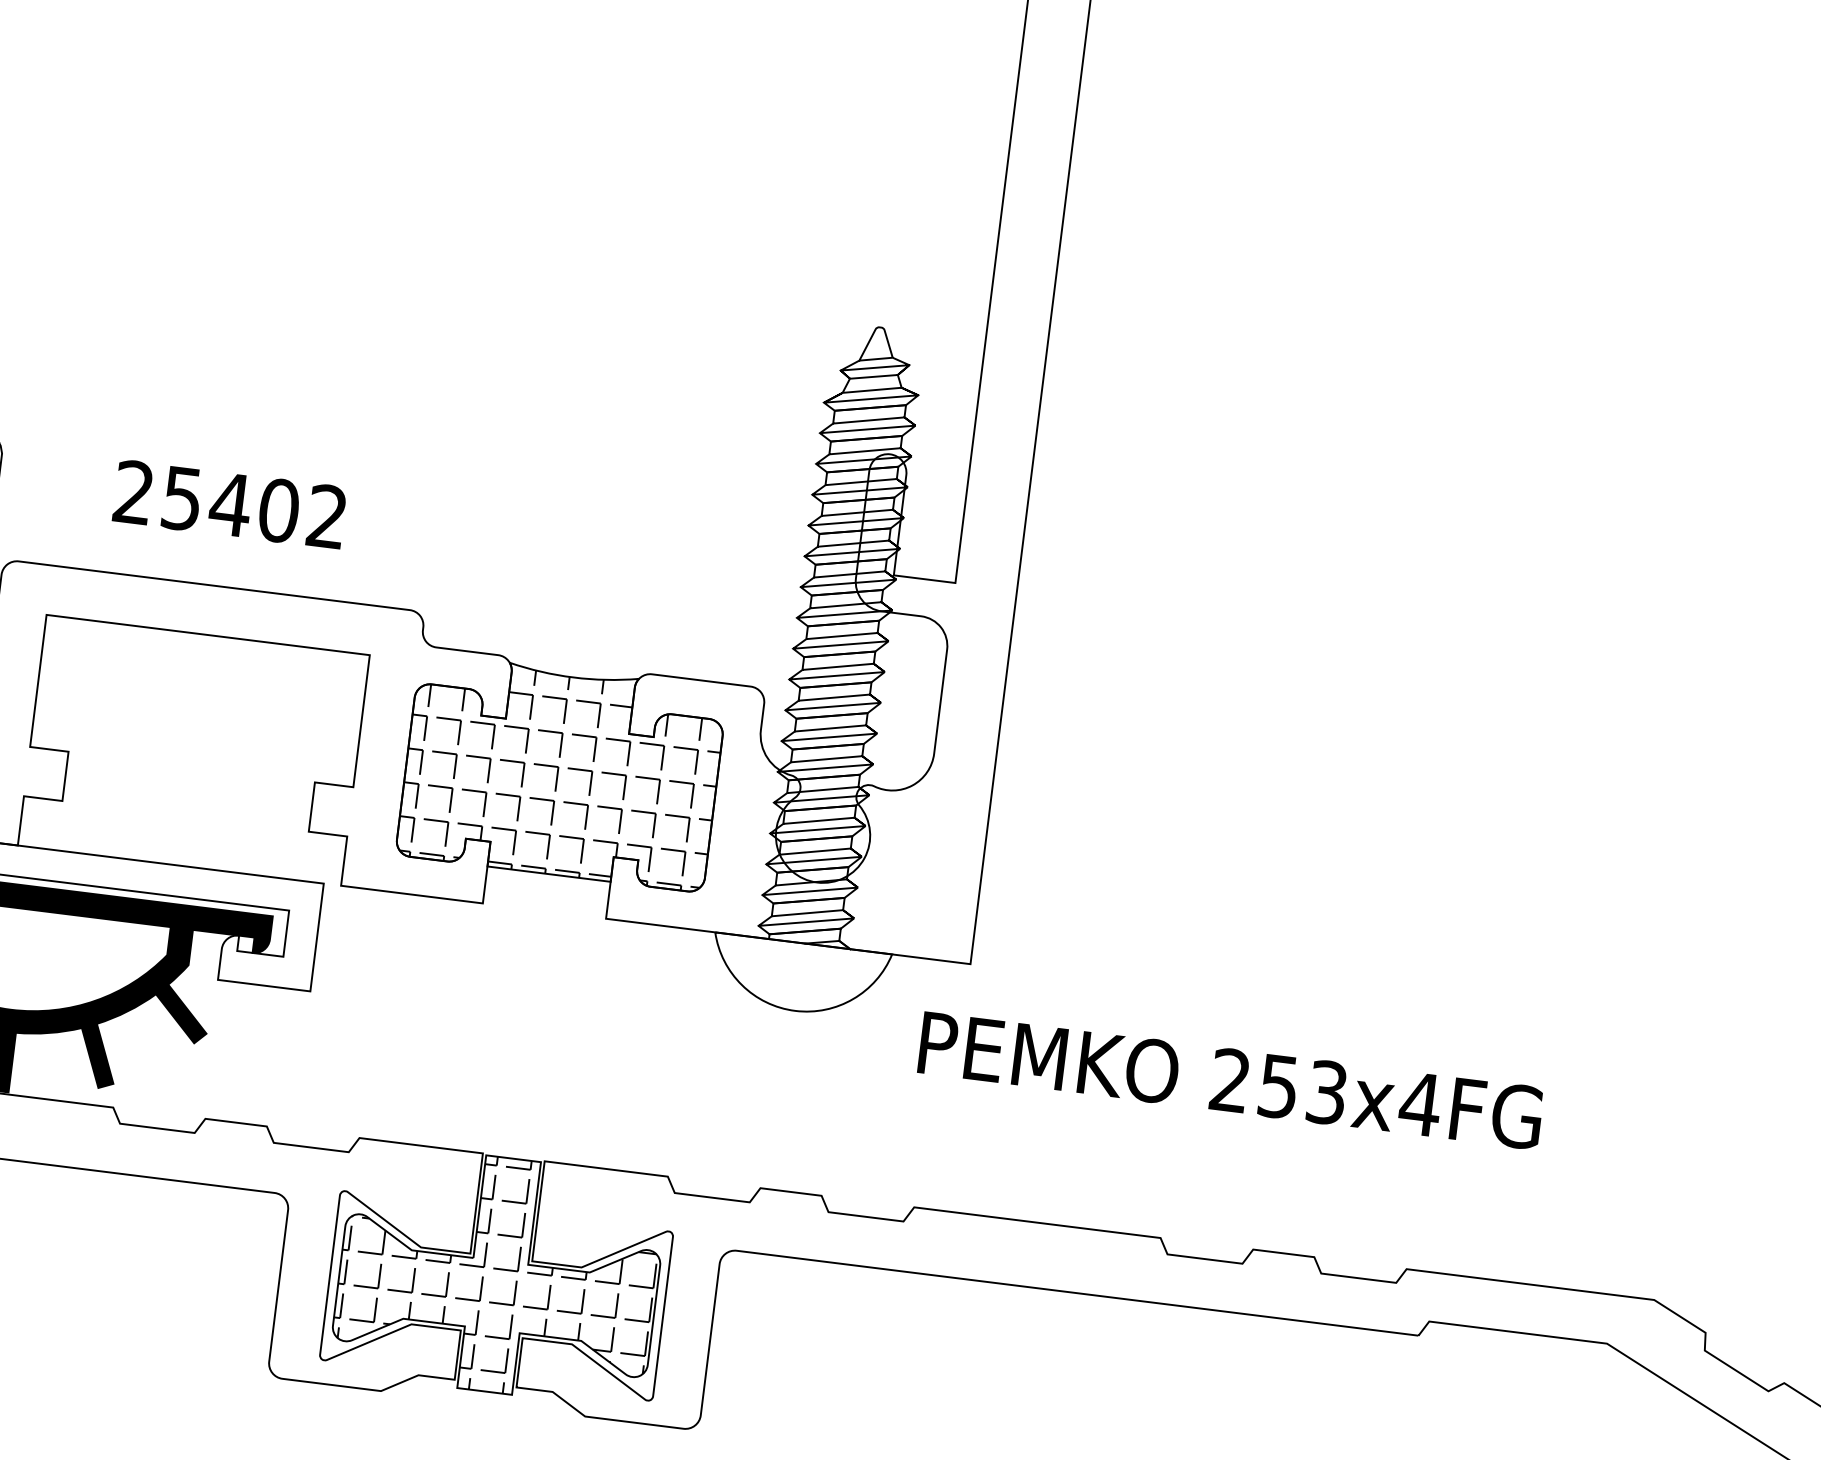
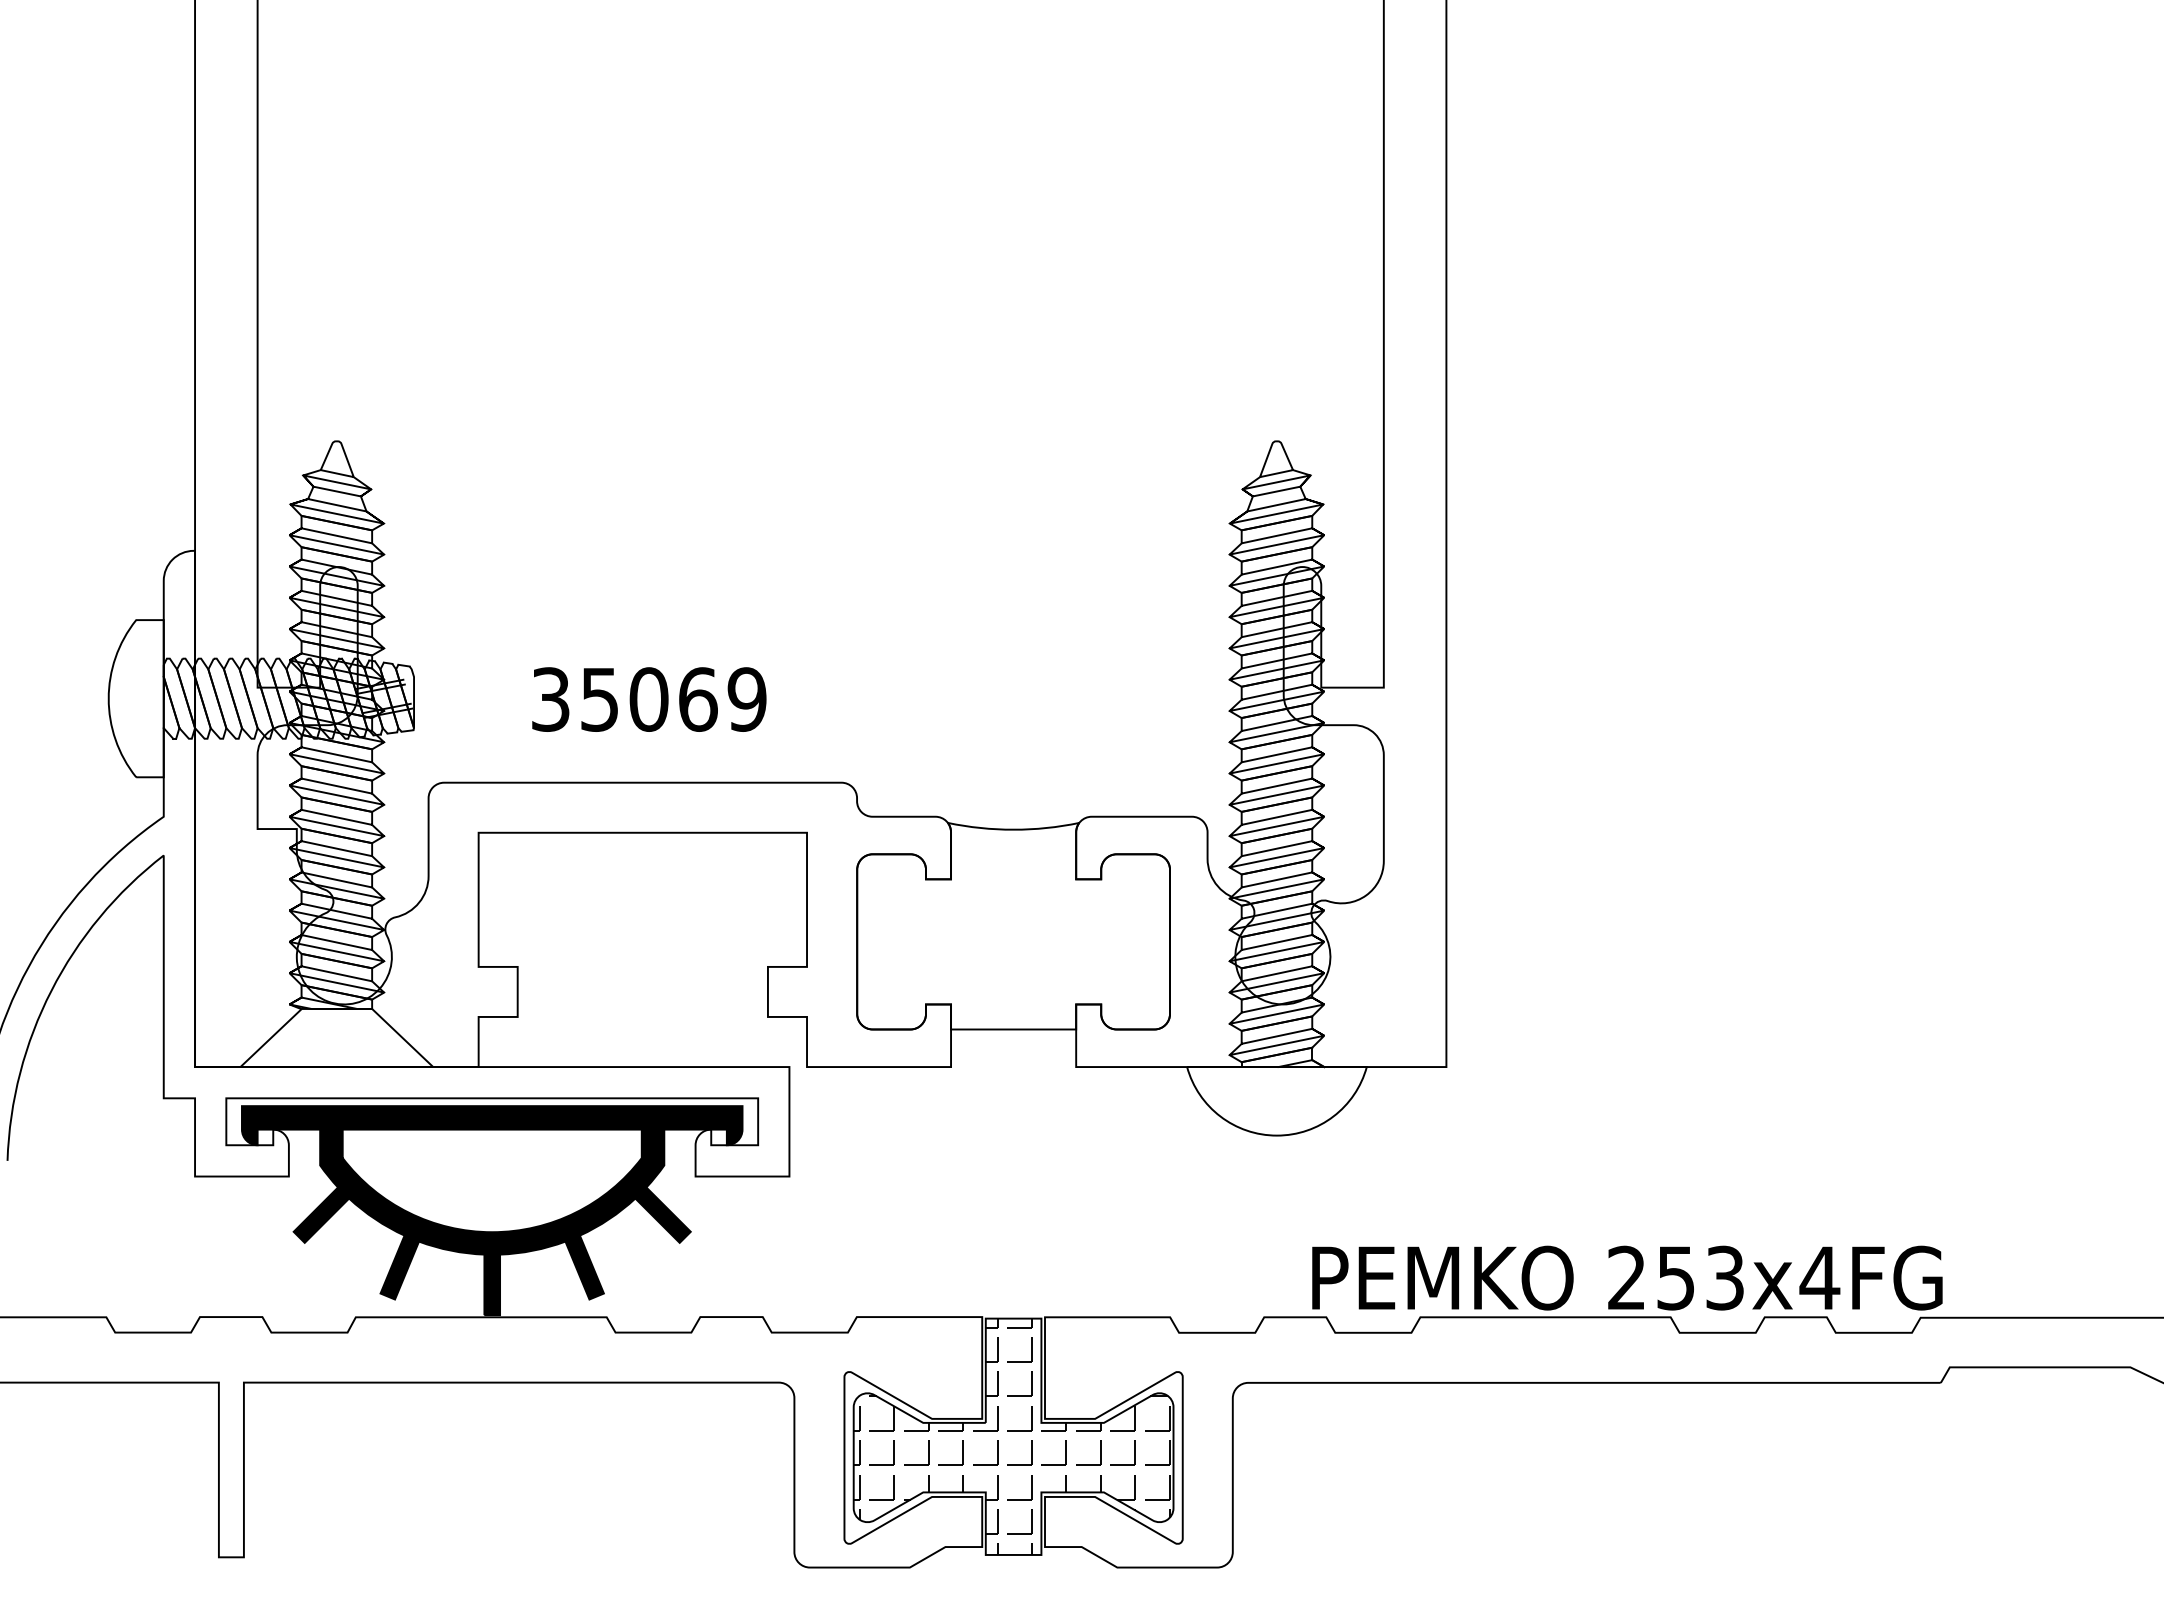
text: (231, 504) -> (649, 699), 25402 -> 35069
hatch: (561, 772) -> (1013, 926), removed
text: (1231, 1080) -> (1627, 1277), moved

